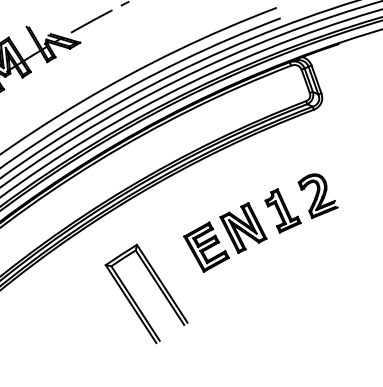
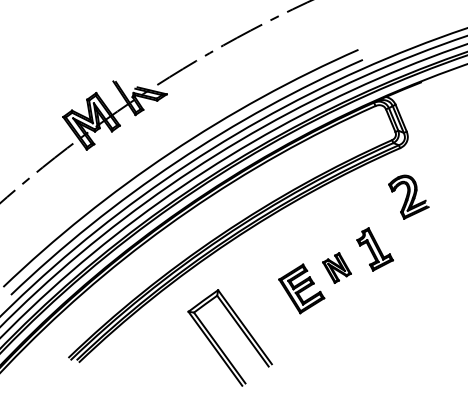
part: (317, 195) -> (408, 196), moved
part: (242, 227) -> (336, 267), size x0.6
part: (135, 300) -> (219, 345), moved

